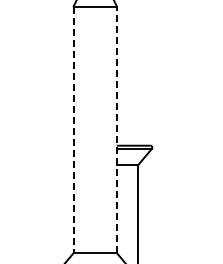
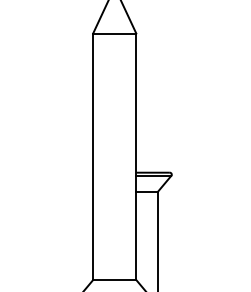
line: (117, 129) -> (136, 156), dashed -> solid
line: (74, 130) -> (93, 157), dashed -> solid

